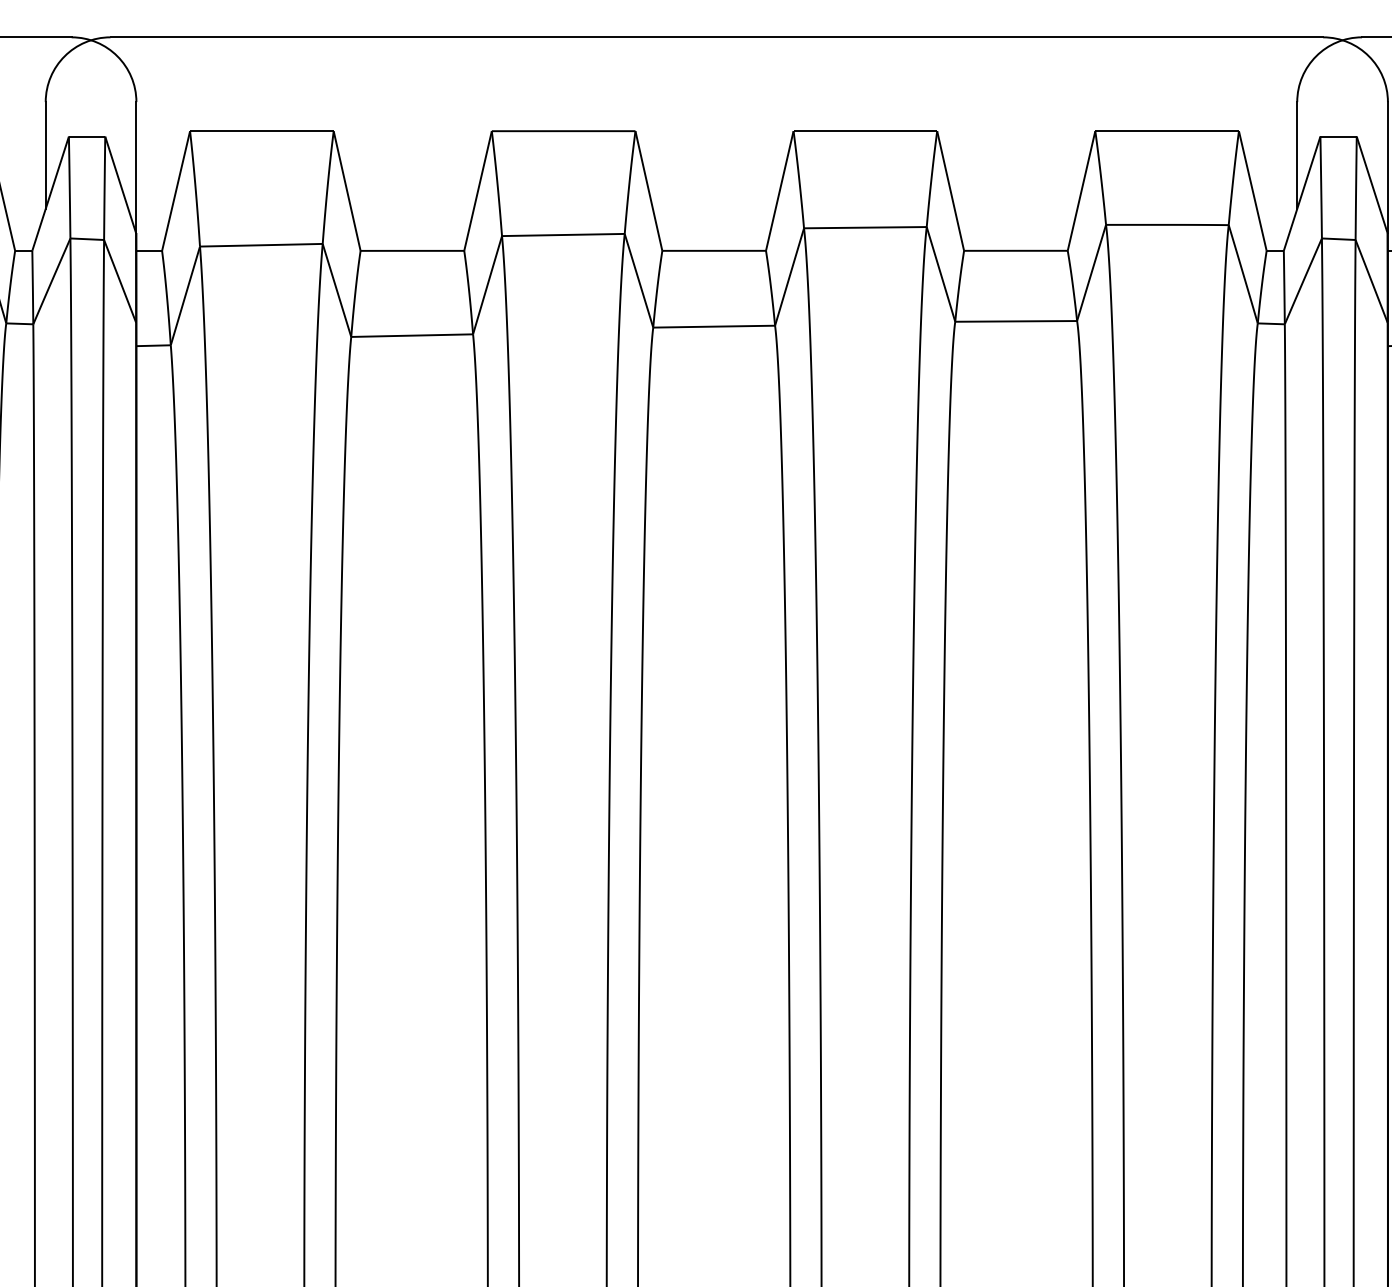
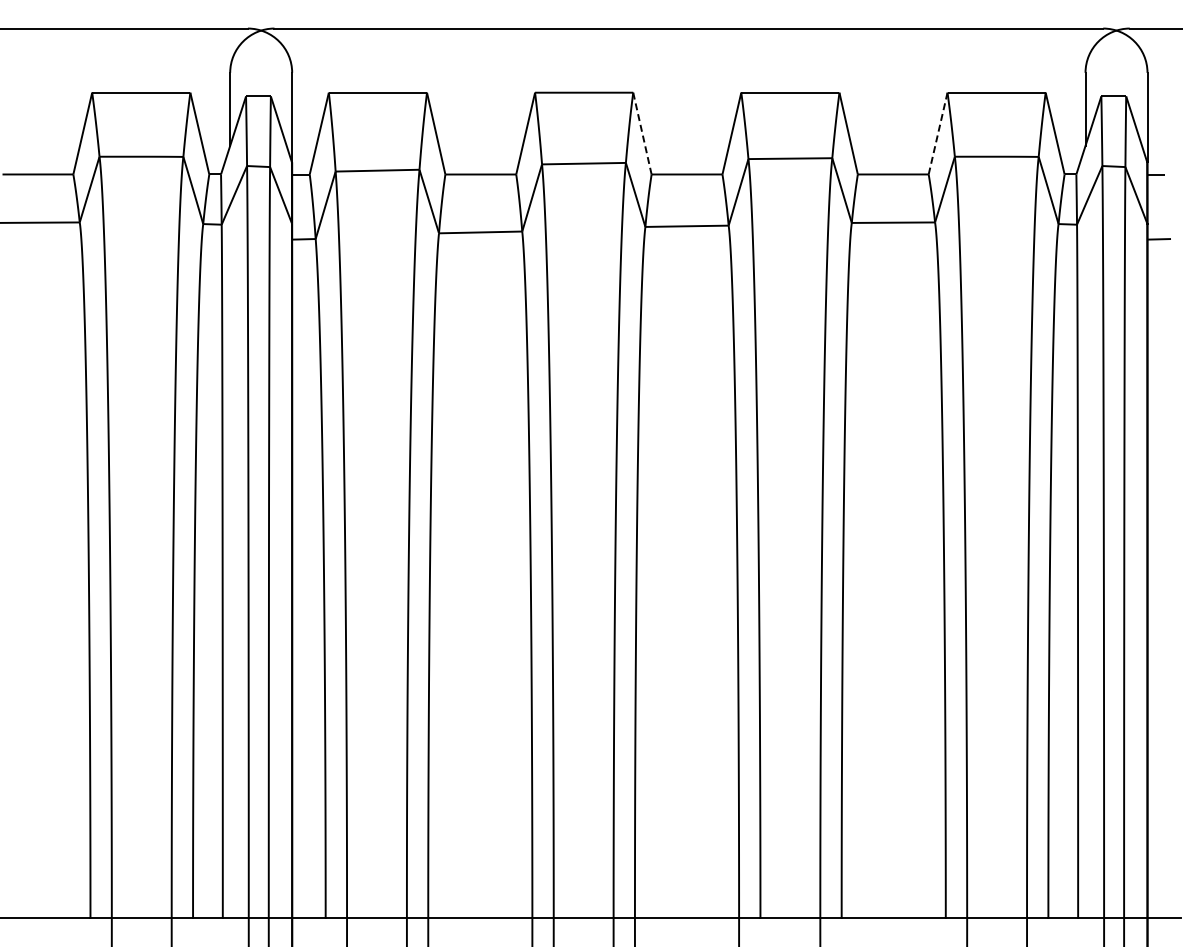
line: (649, 190) -> (642, 133), solid -> dashed
line: (1080, 192) -> (937, 134), solid -> dashed

